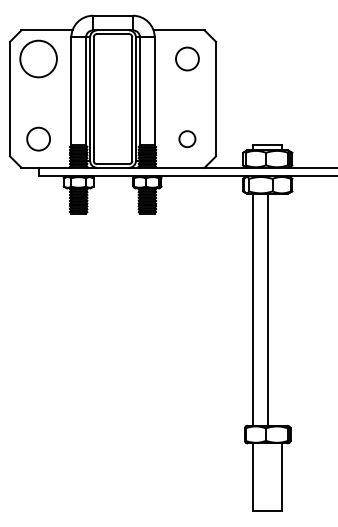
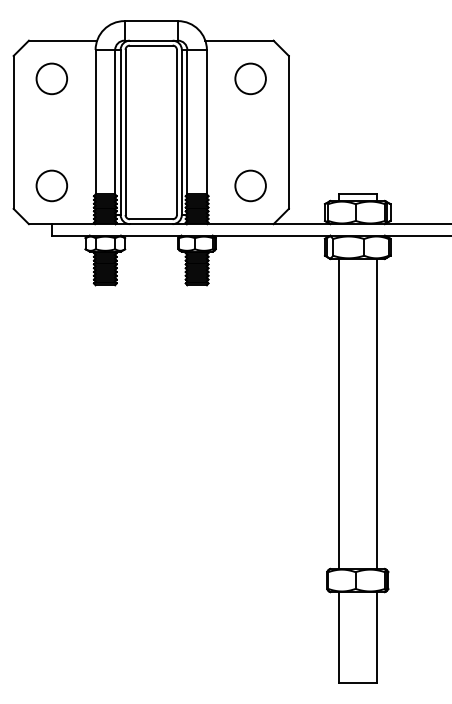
circle: (38, 58) -> (51, 78), size x0.62
circle: (187, 138) -> (250, 185), size x1.43
line: (268, 309) -> (376, 413), moved

